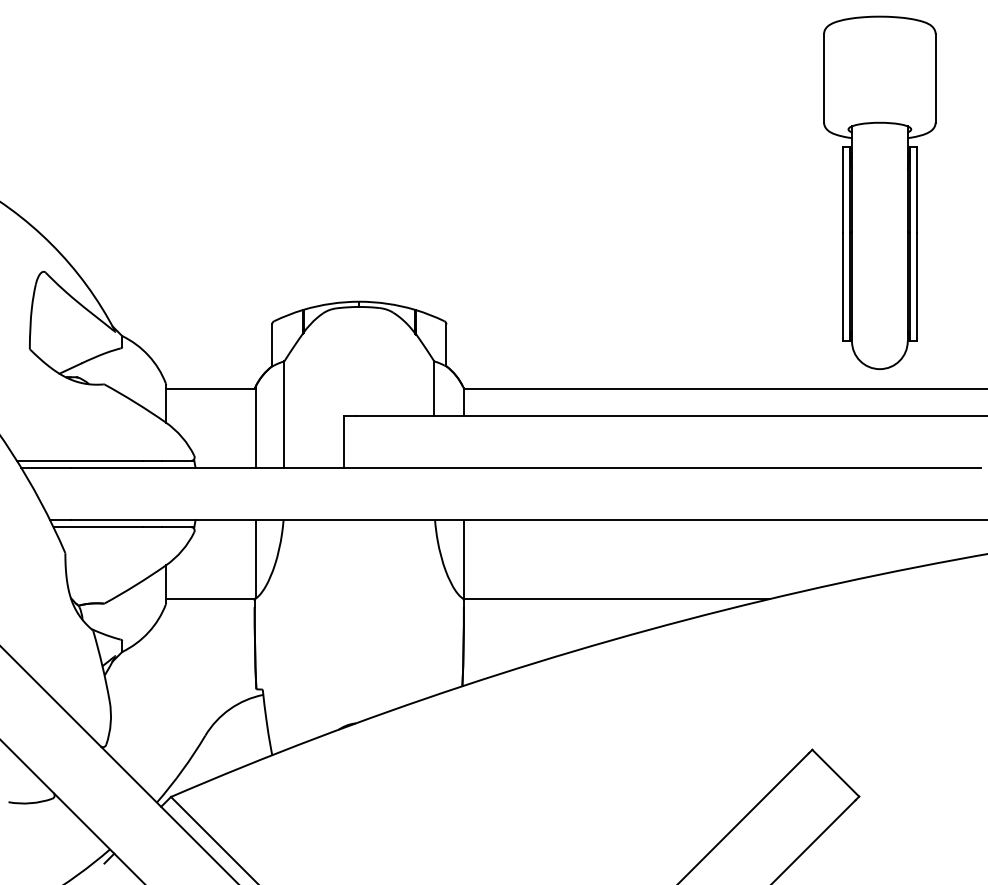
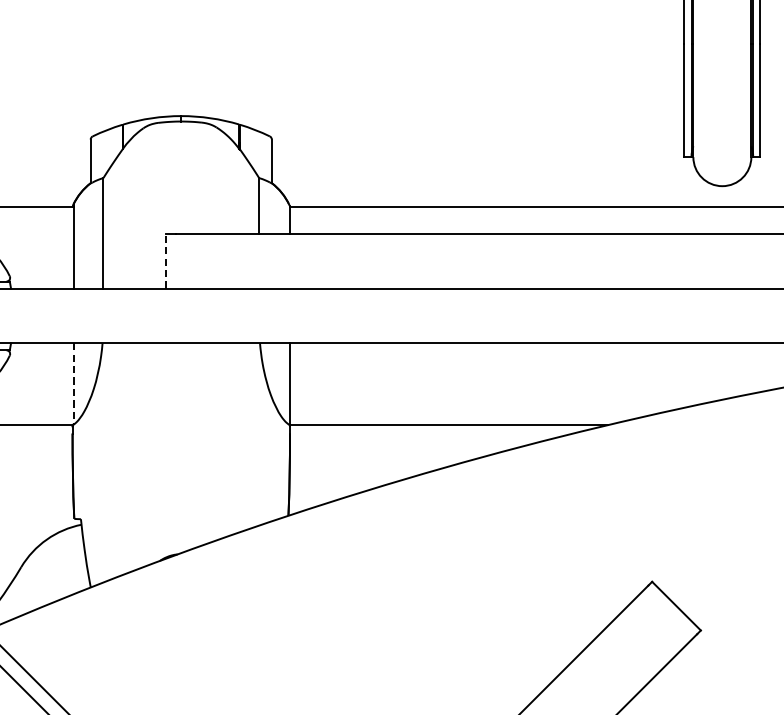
line: (344, 441) -> (165, 261), solid -> dashed
line: (255, 559) -> (73, 384), solid -> dashed

